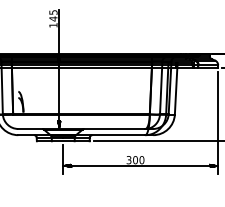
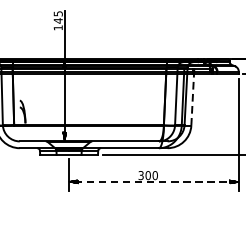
line: (176, 91) -> (193, 100), solid -> dashed
line: (140, 165) -> (153, 181), solid -> dashed

